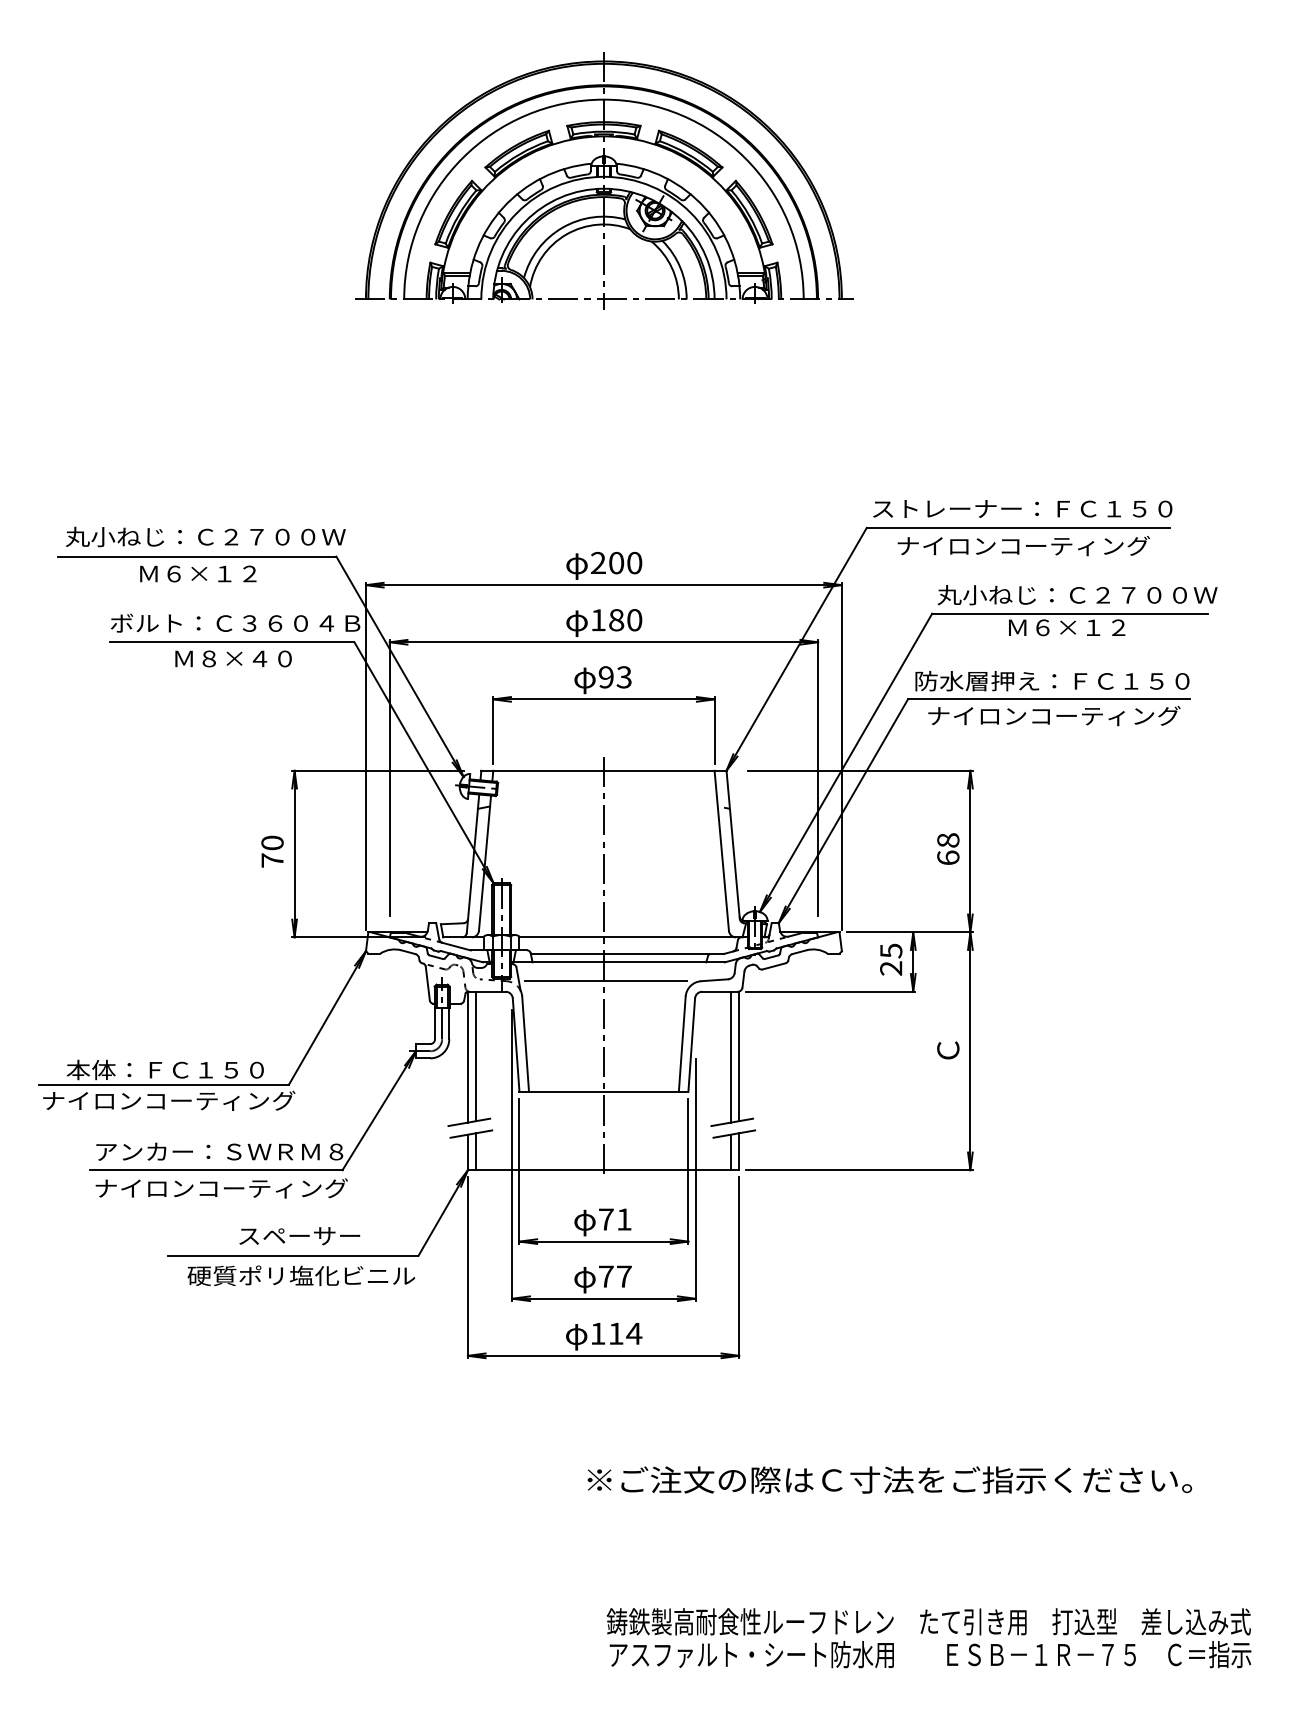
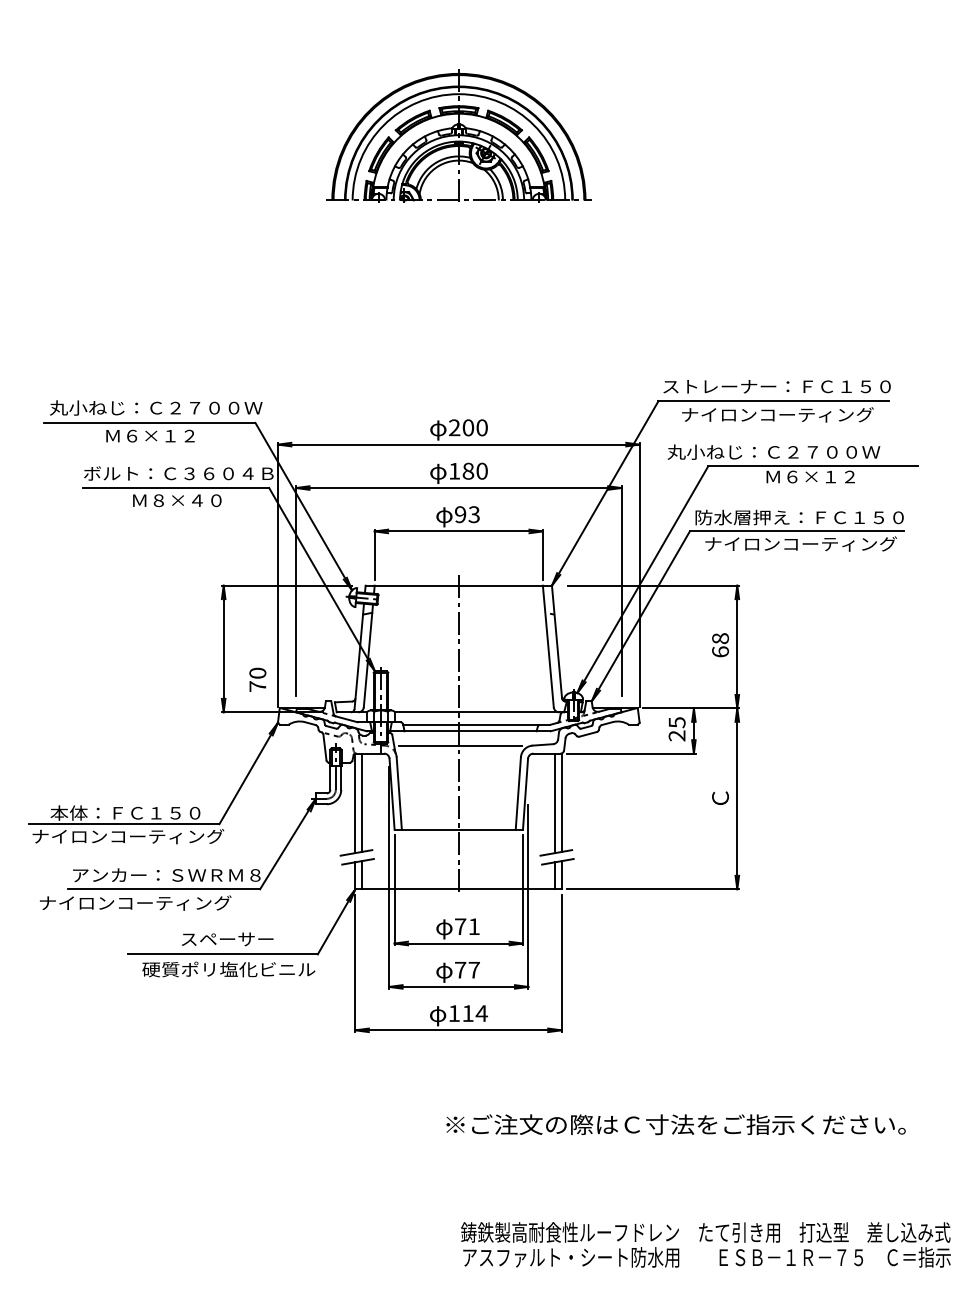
part: (604, 180) -> (459, 137), size x0.7
text: (1077, 595) -> (773, 452), moved
text: (272, 851) -> (257, 679), moved
text: (221, 1188) -> (135, 903), moved

